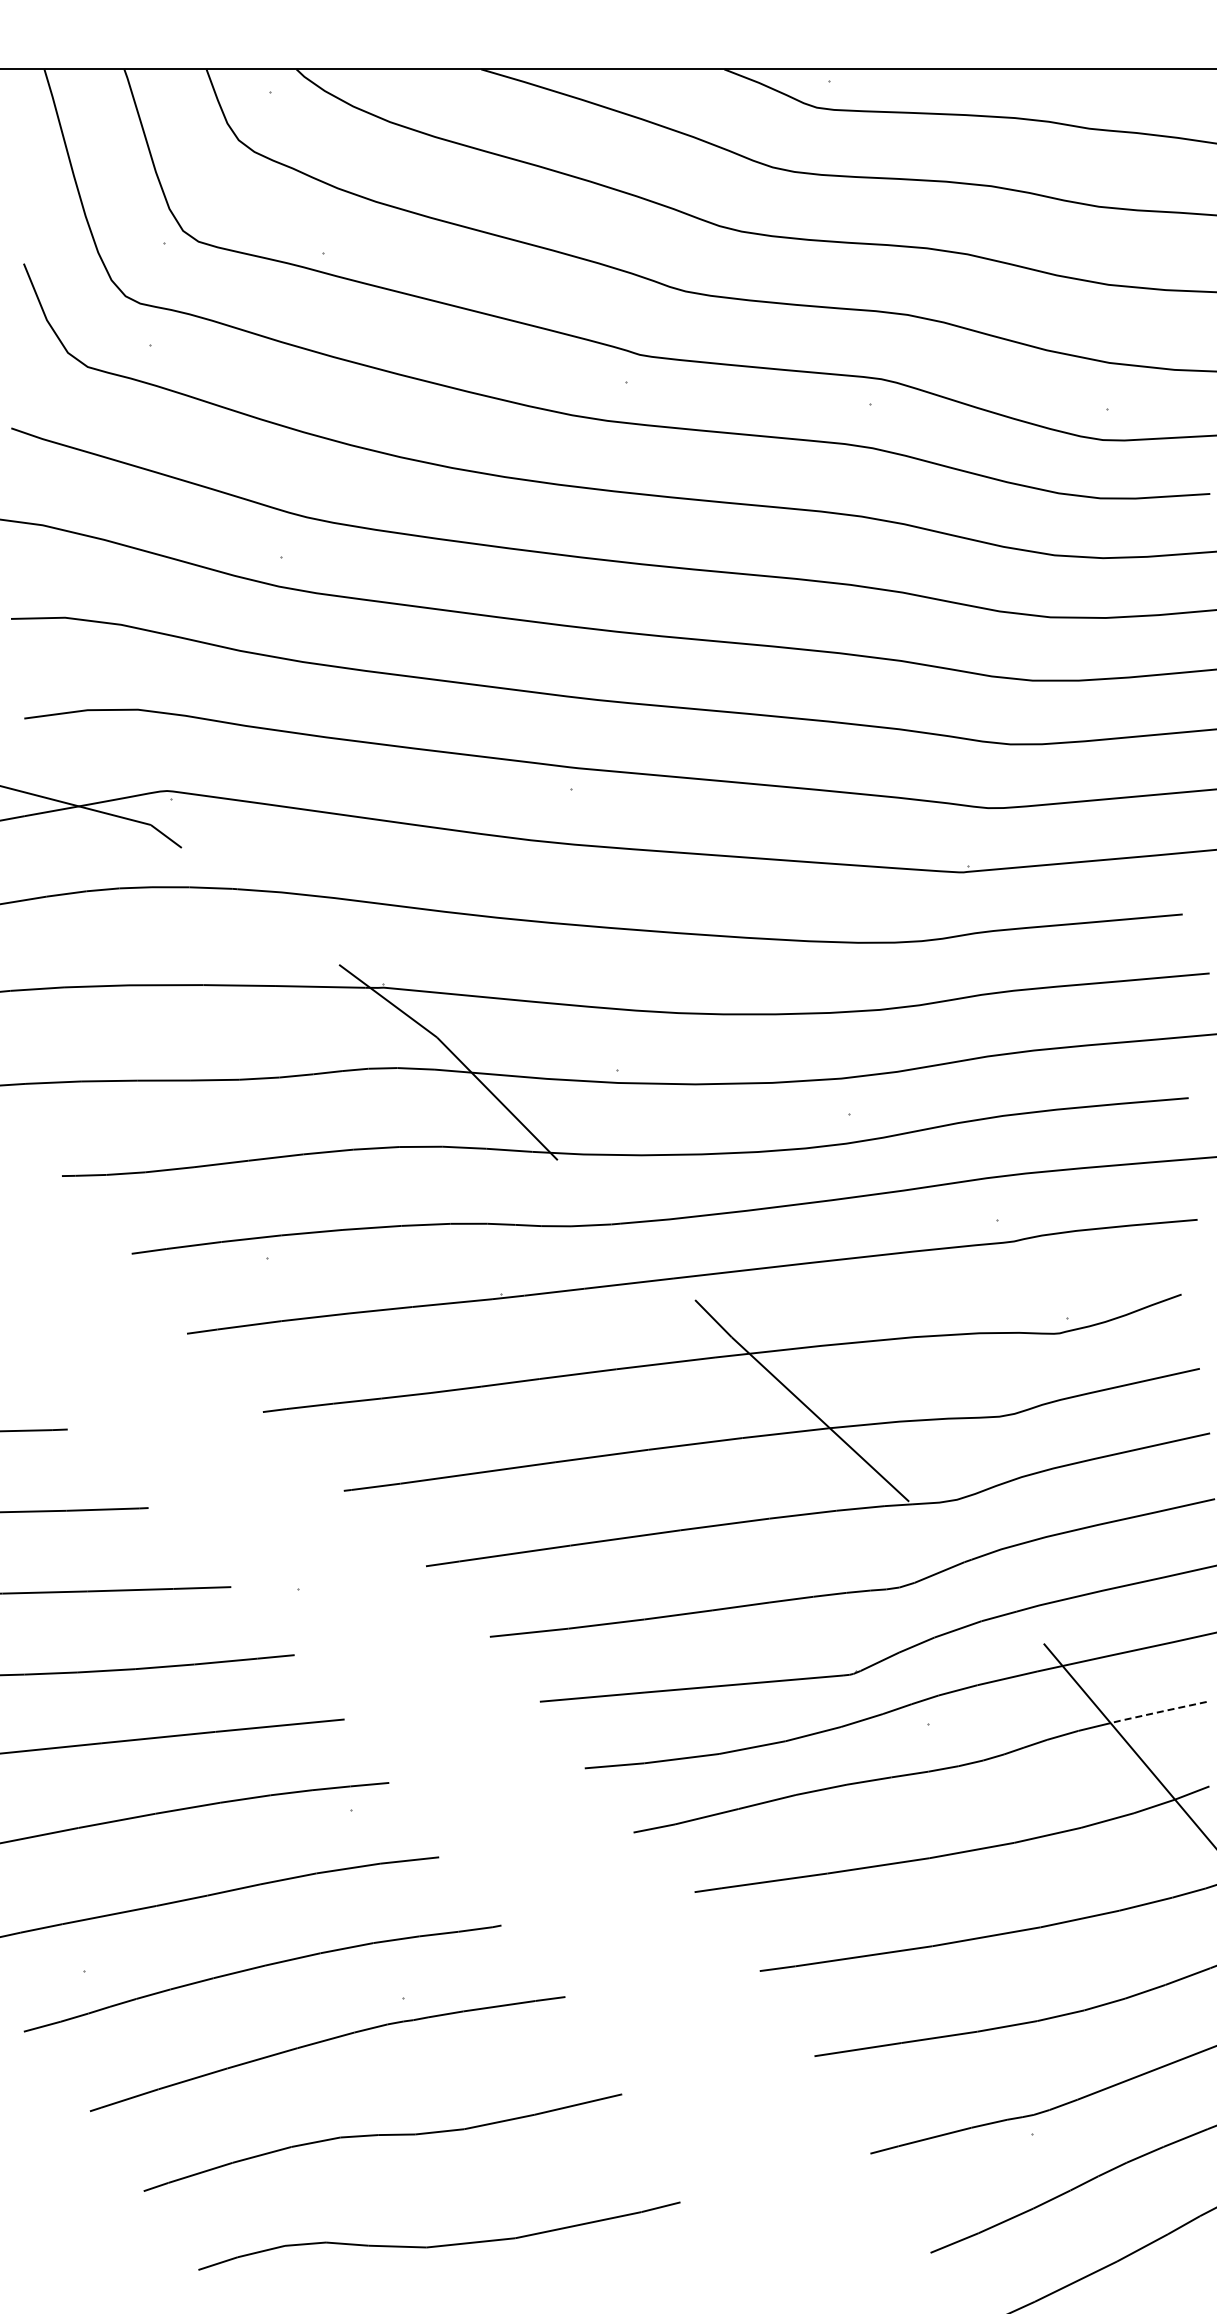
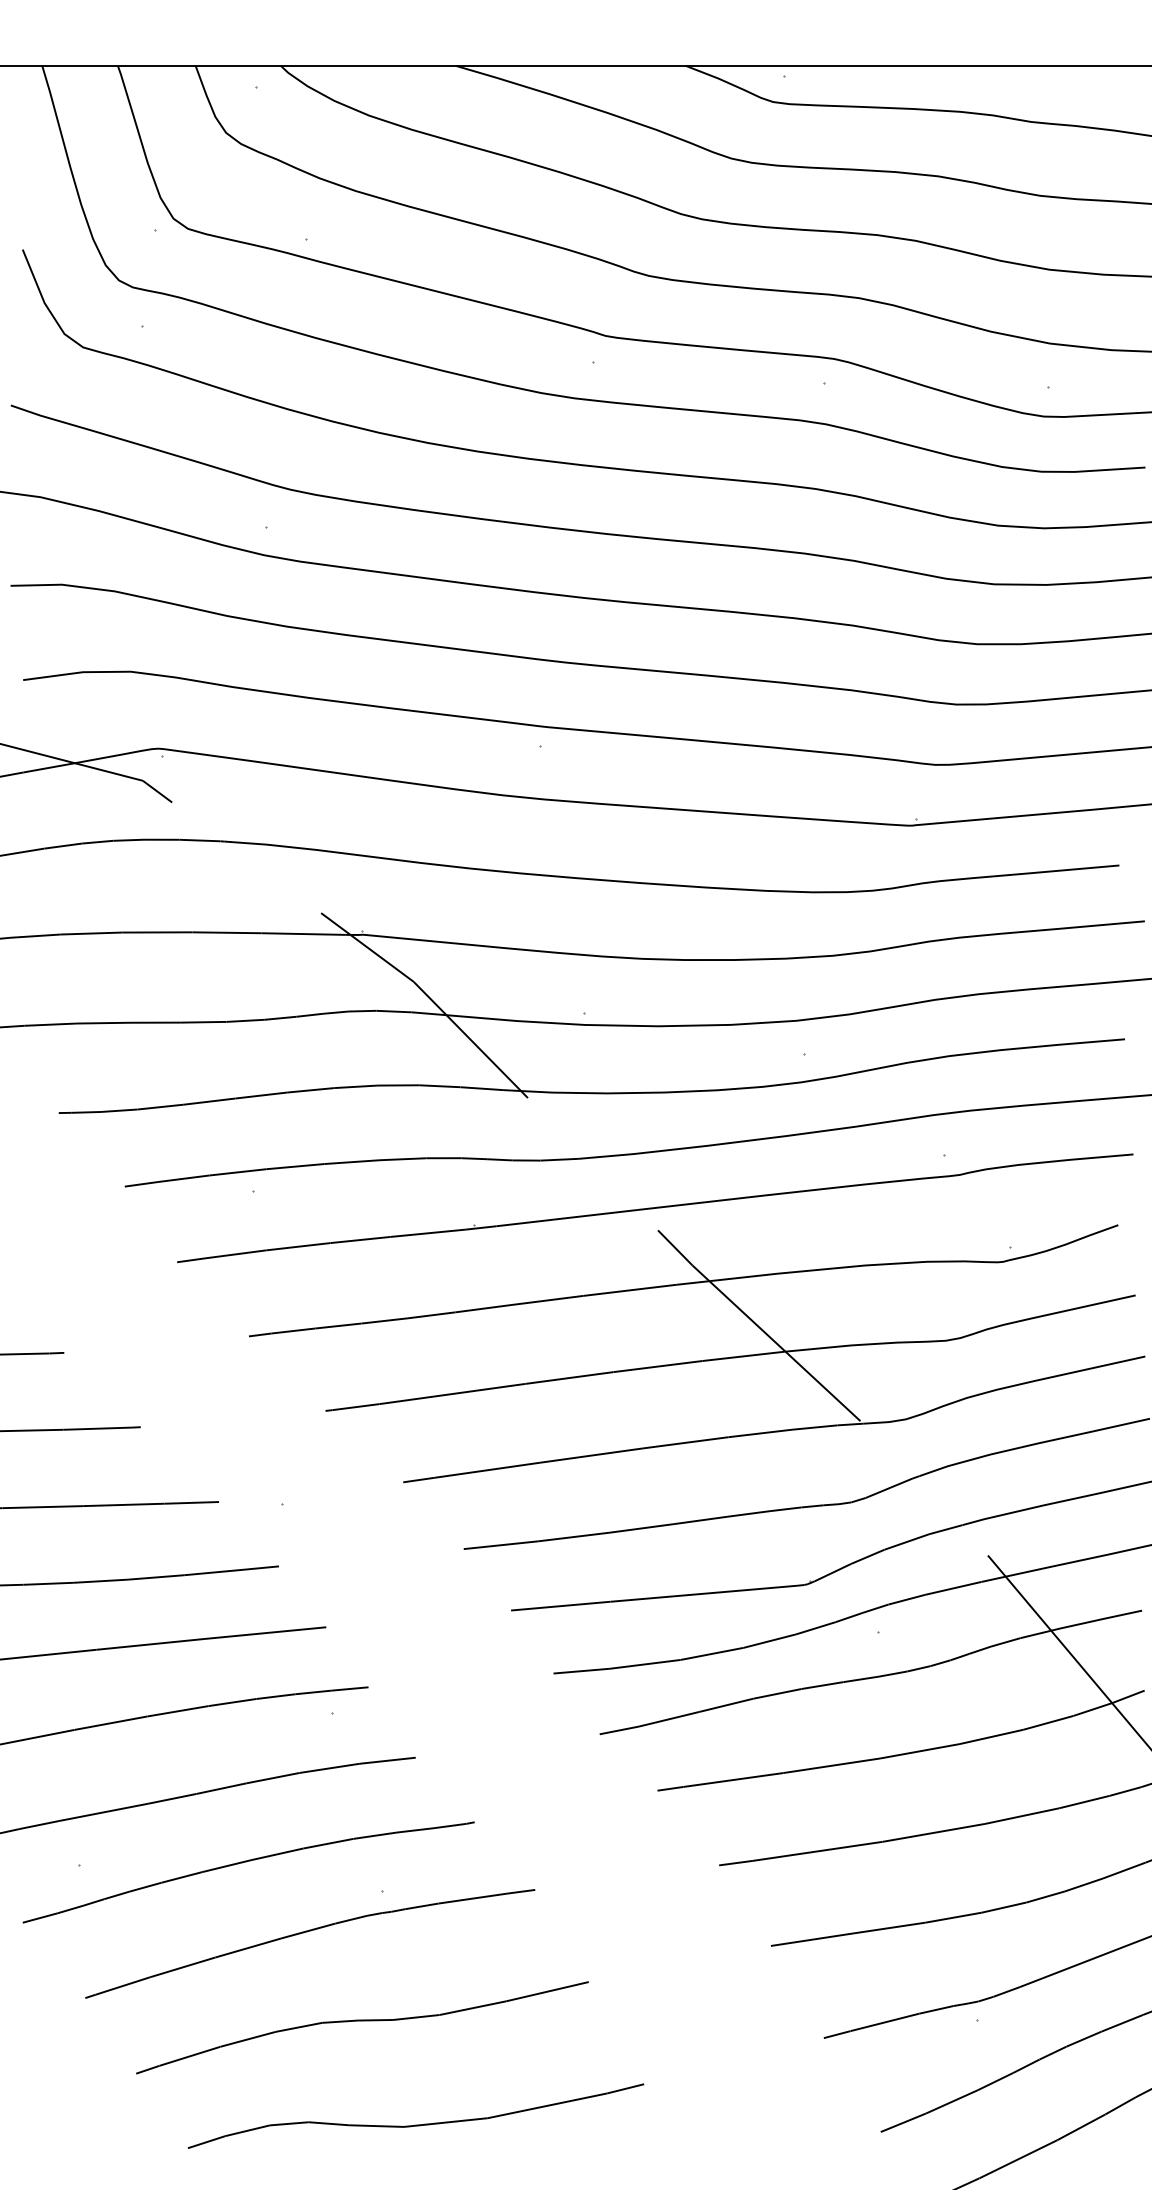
line: (1158, 1712) -> (1096, 1620), dashed -> solid

